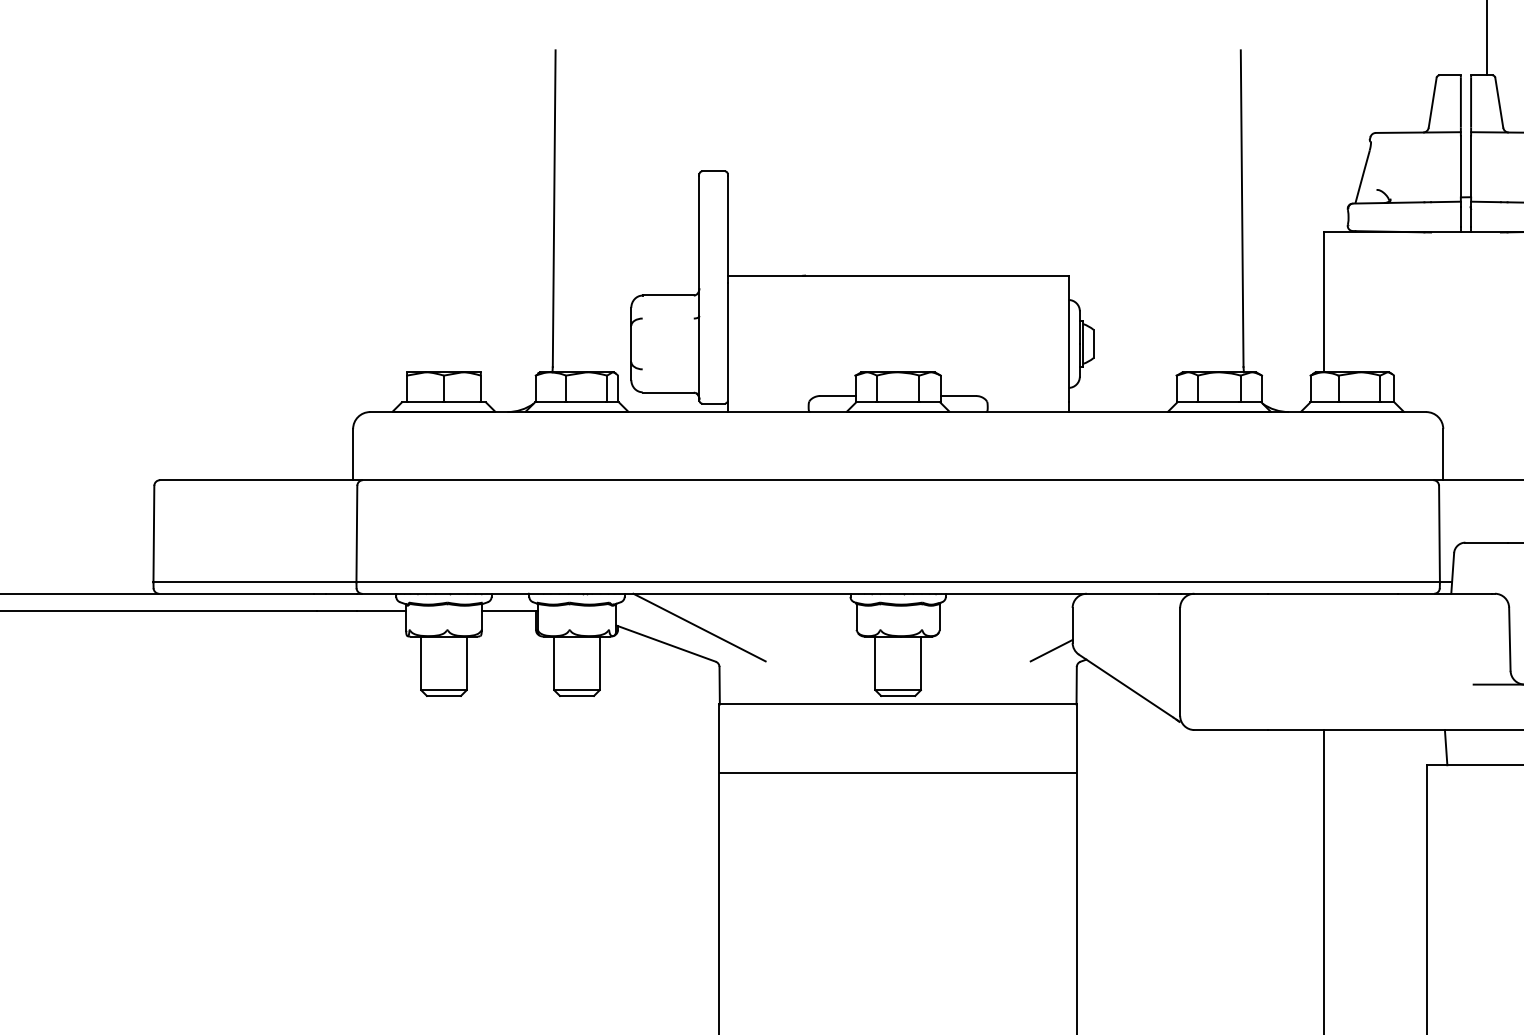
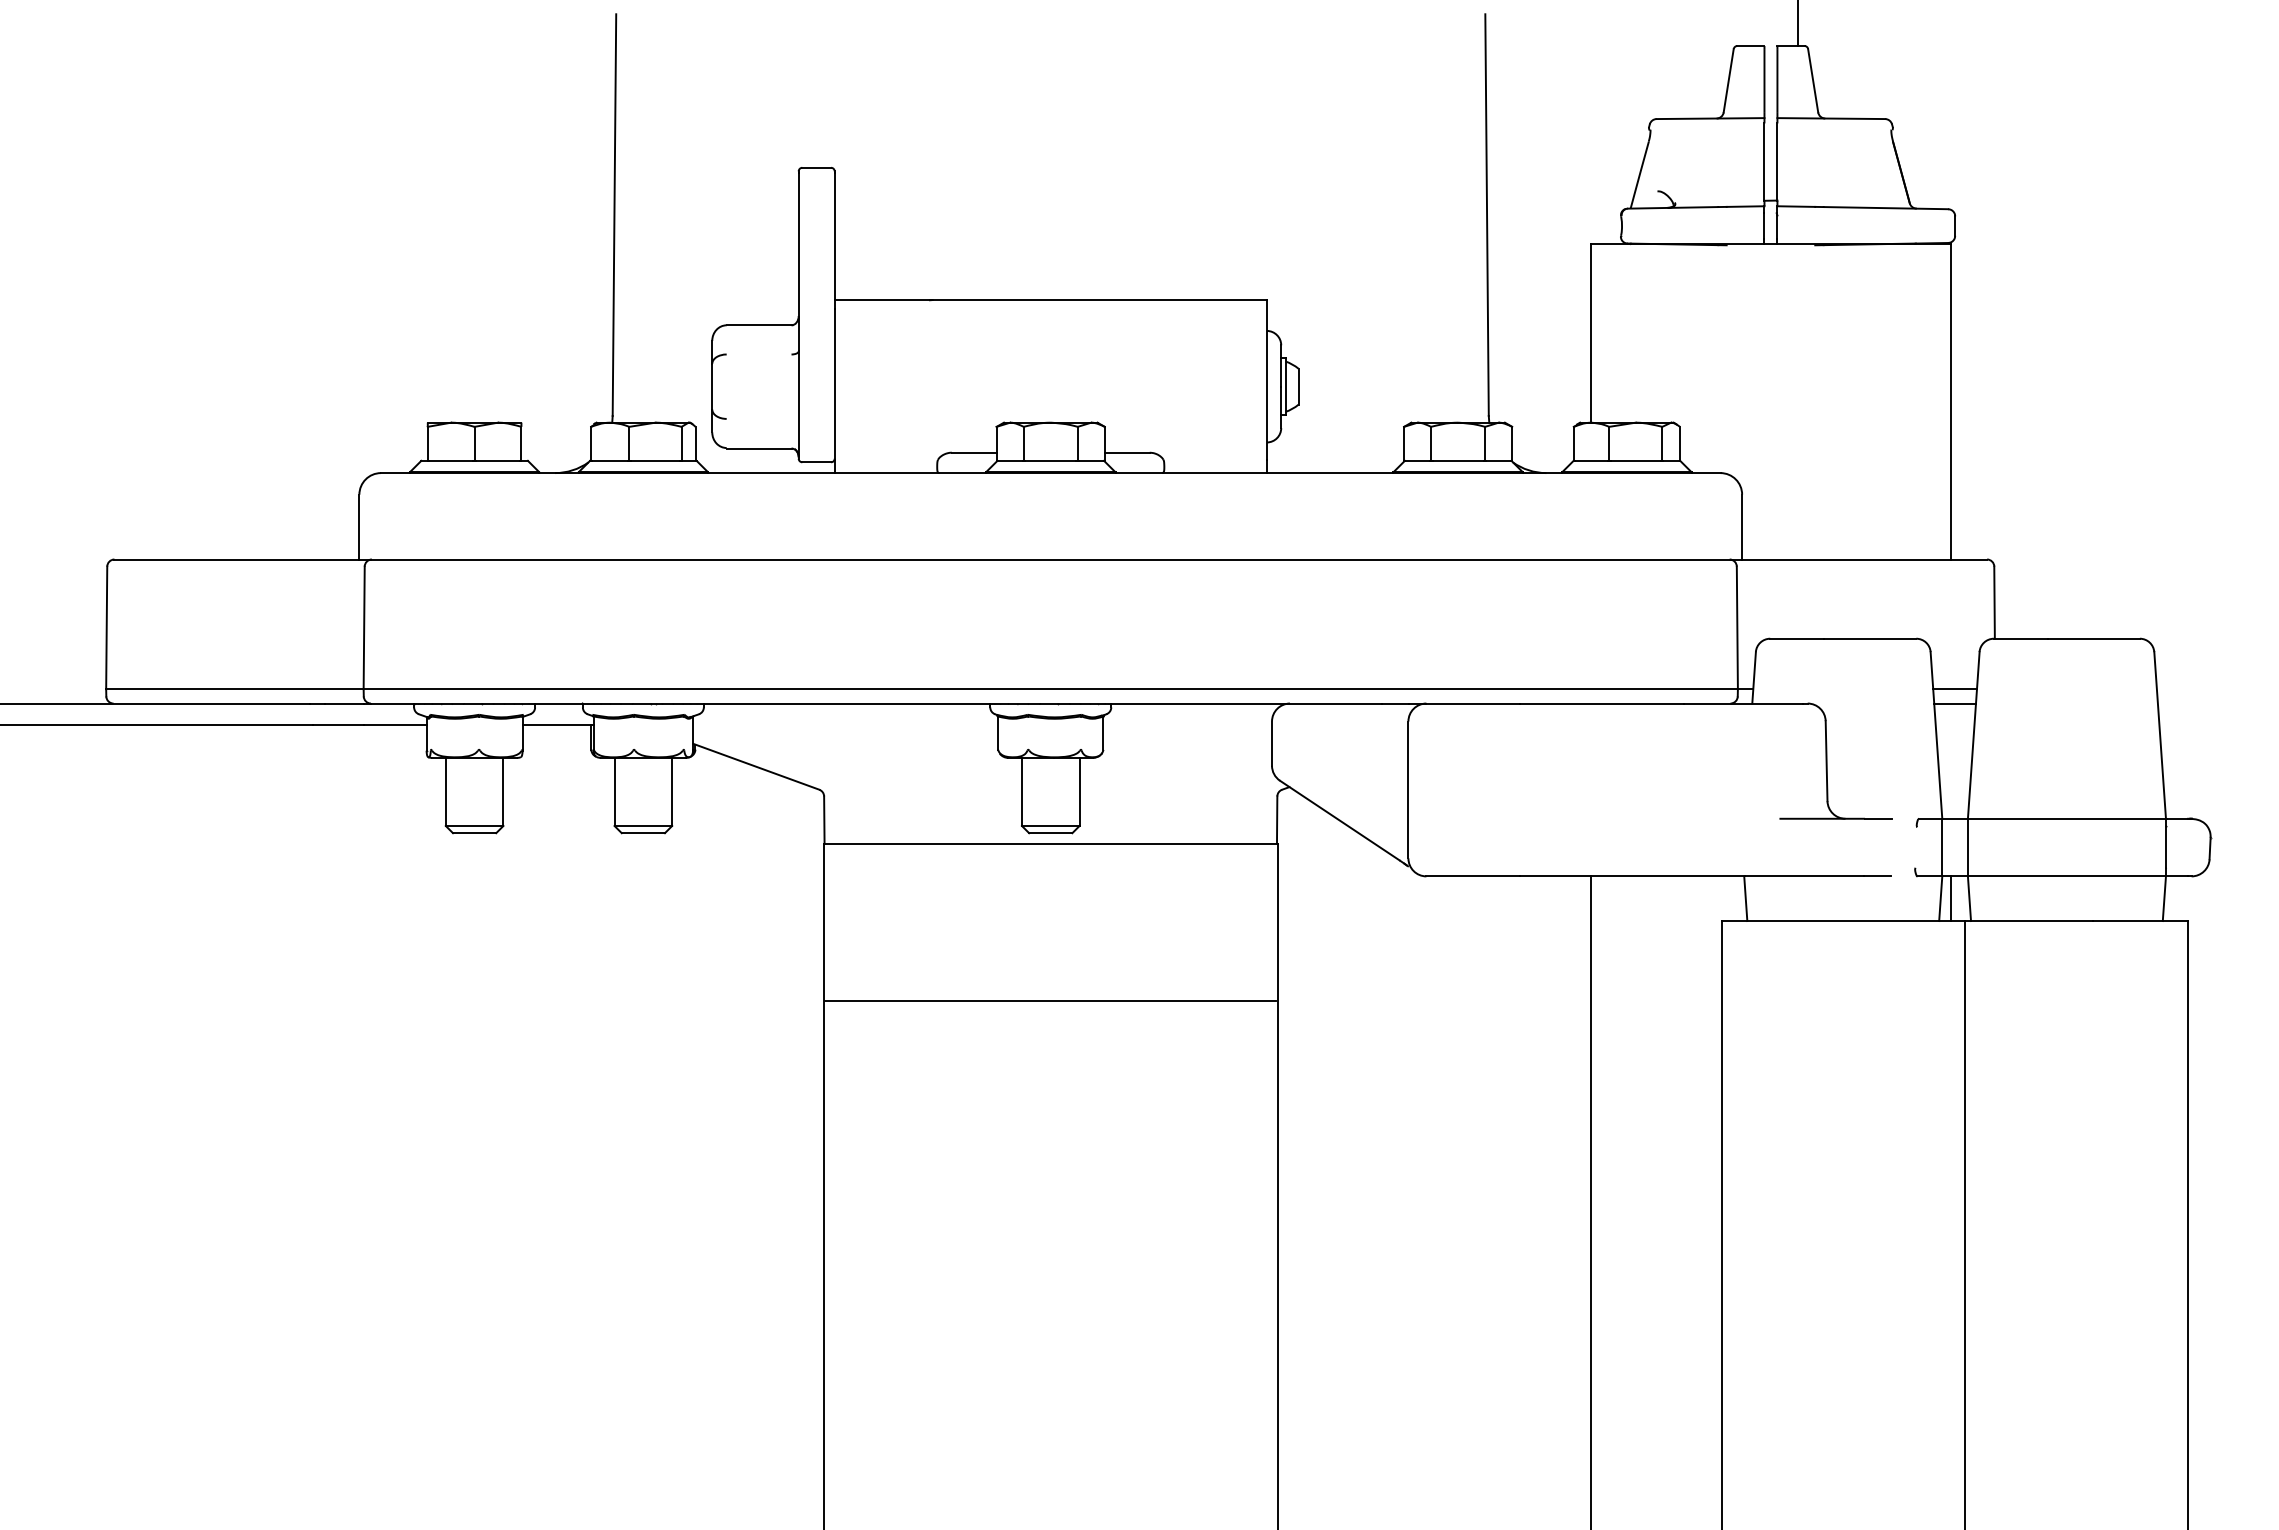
line: (699, 627) -> (798, 746), removed
line: (1051, 650) -> (1245, 775), removed
line: (897, 773) -> (1050, 1001), moved

